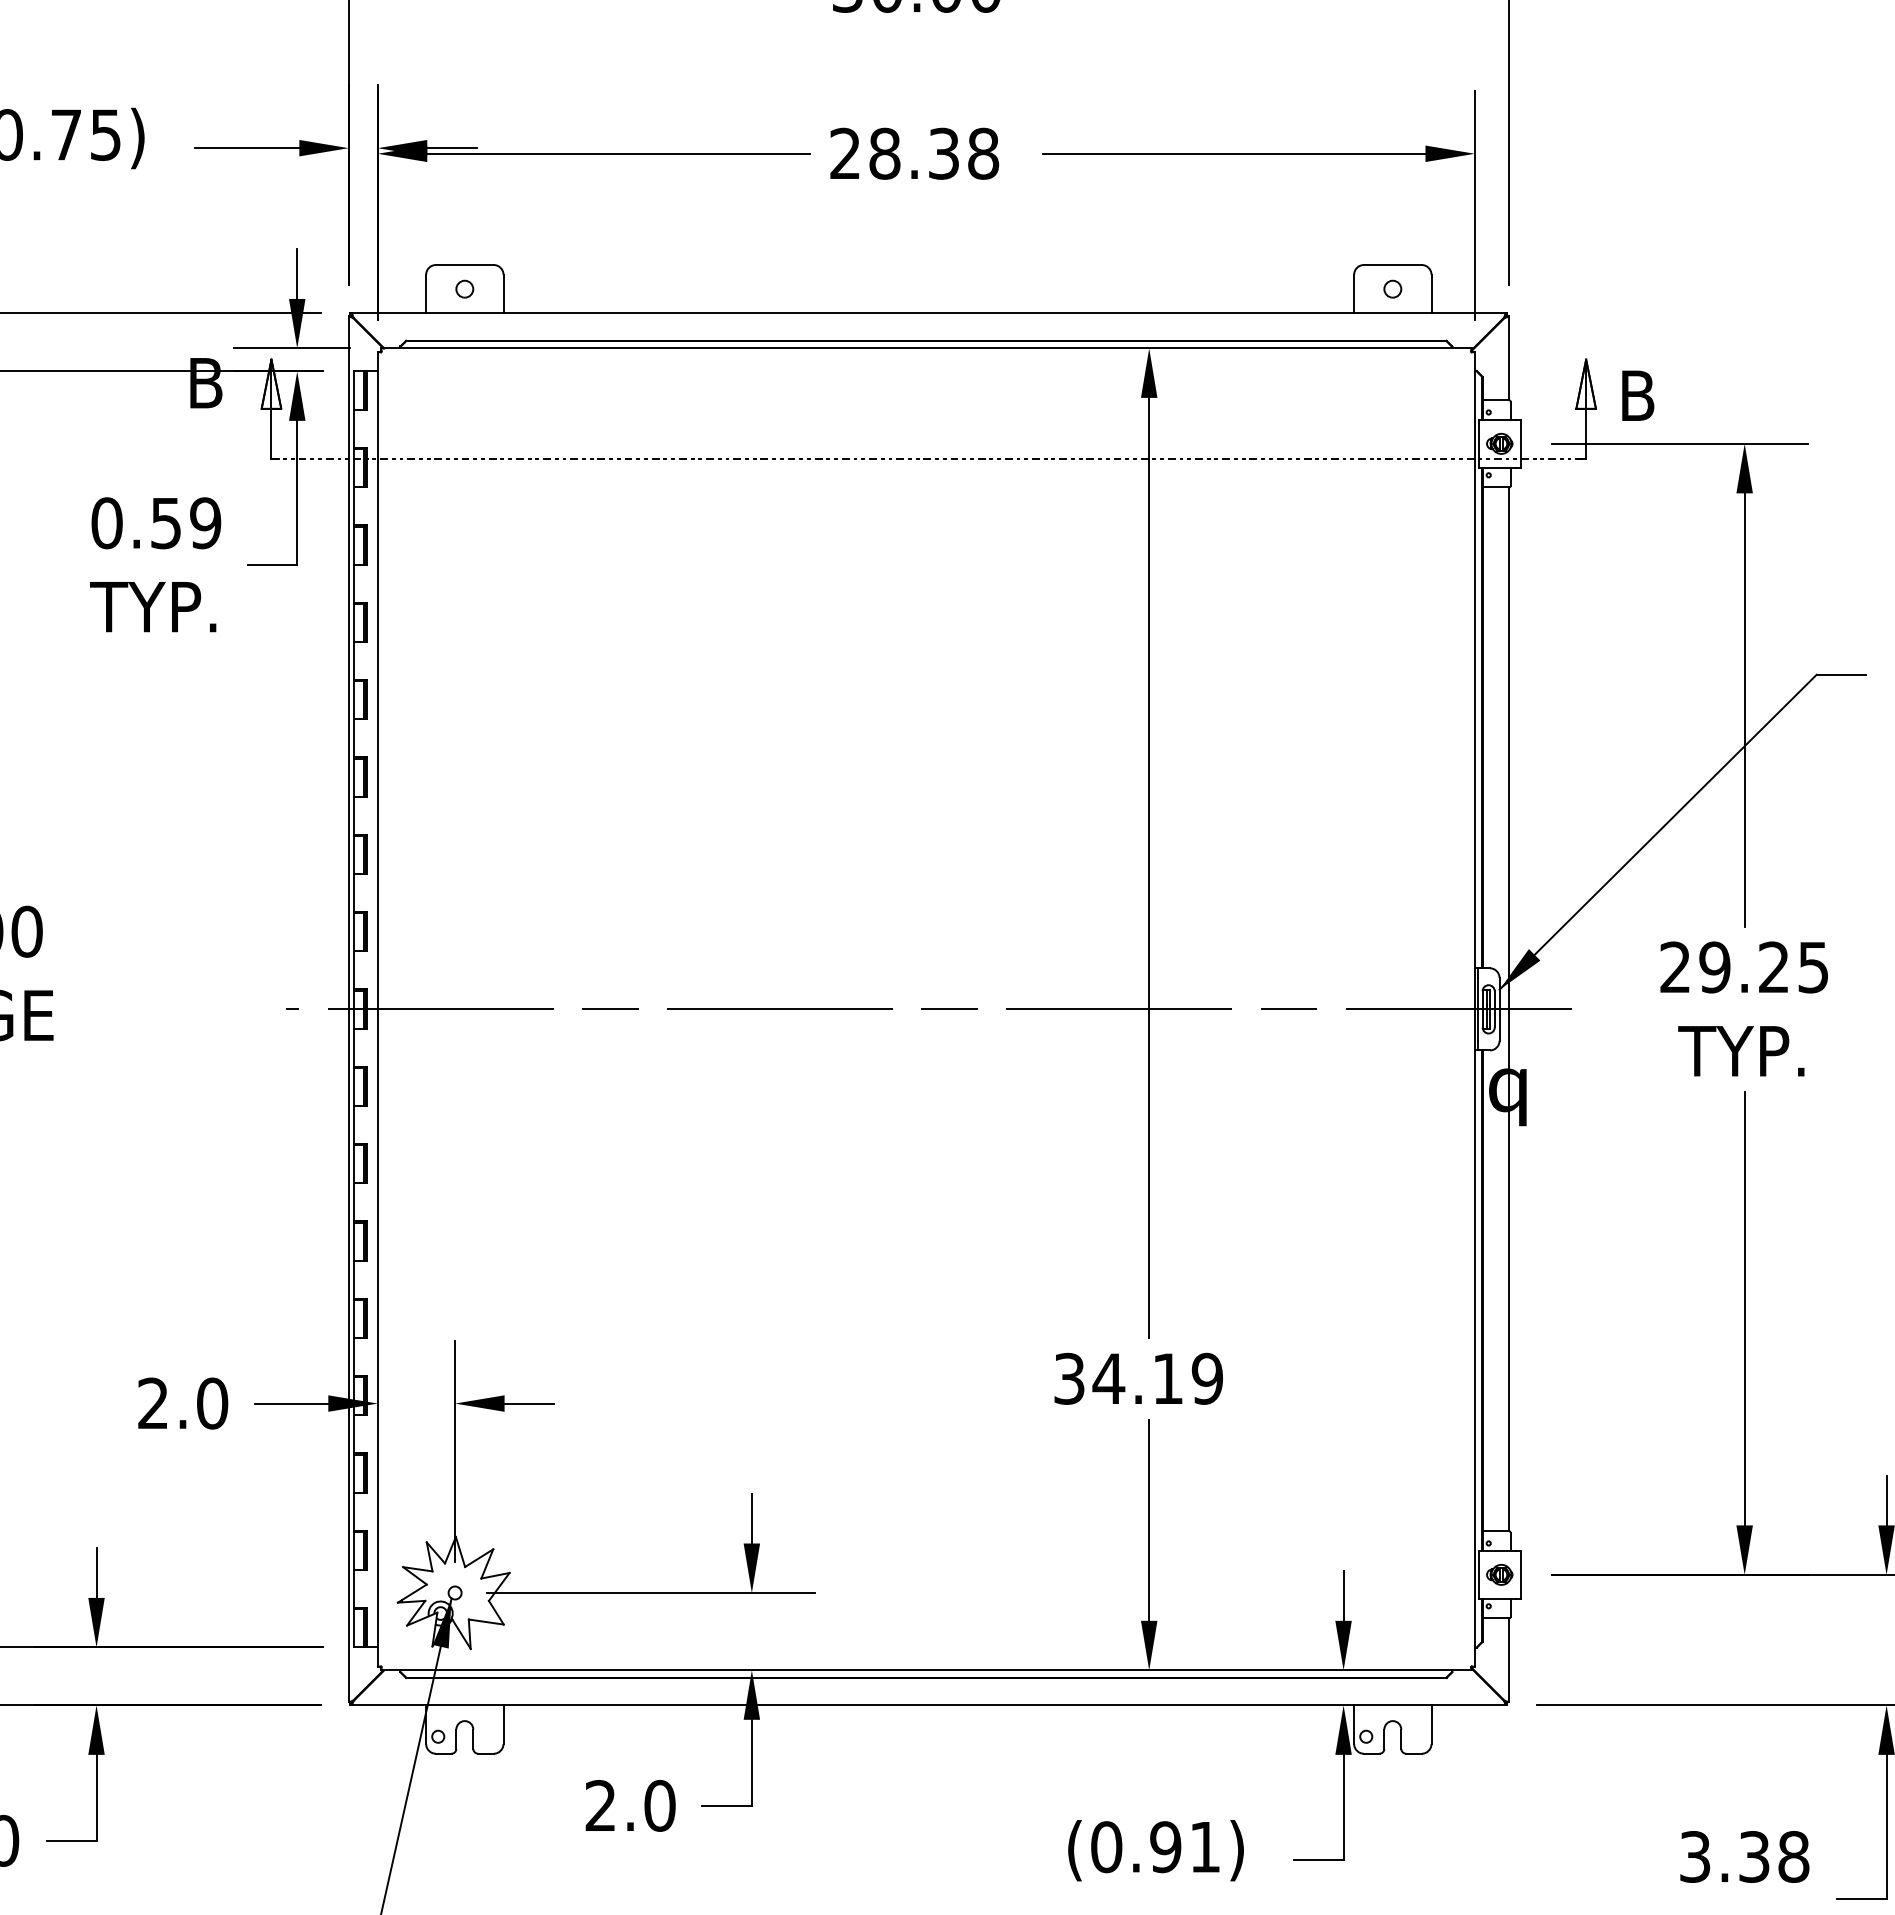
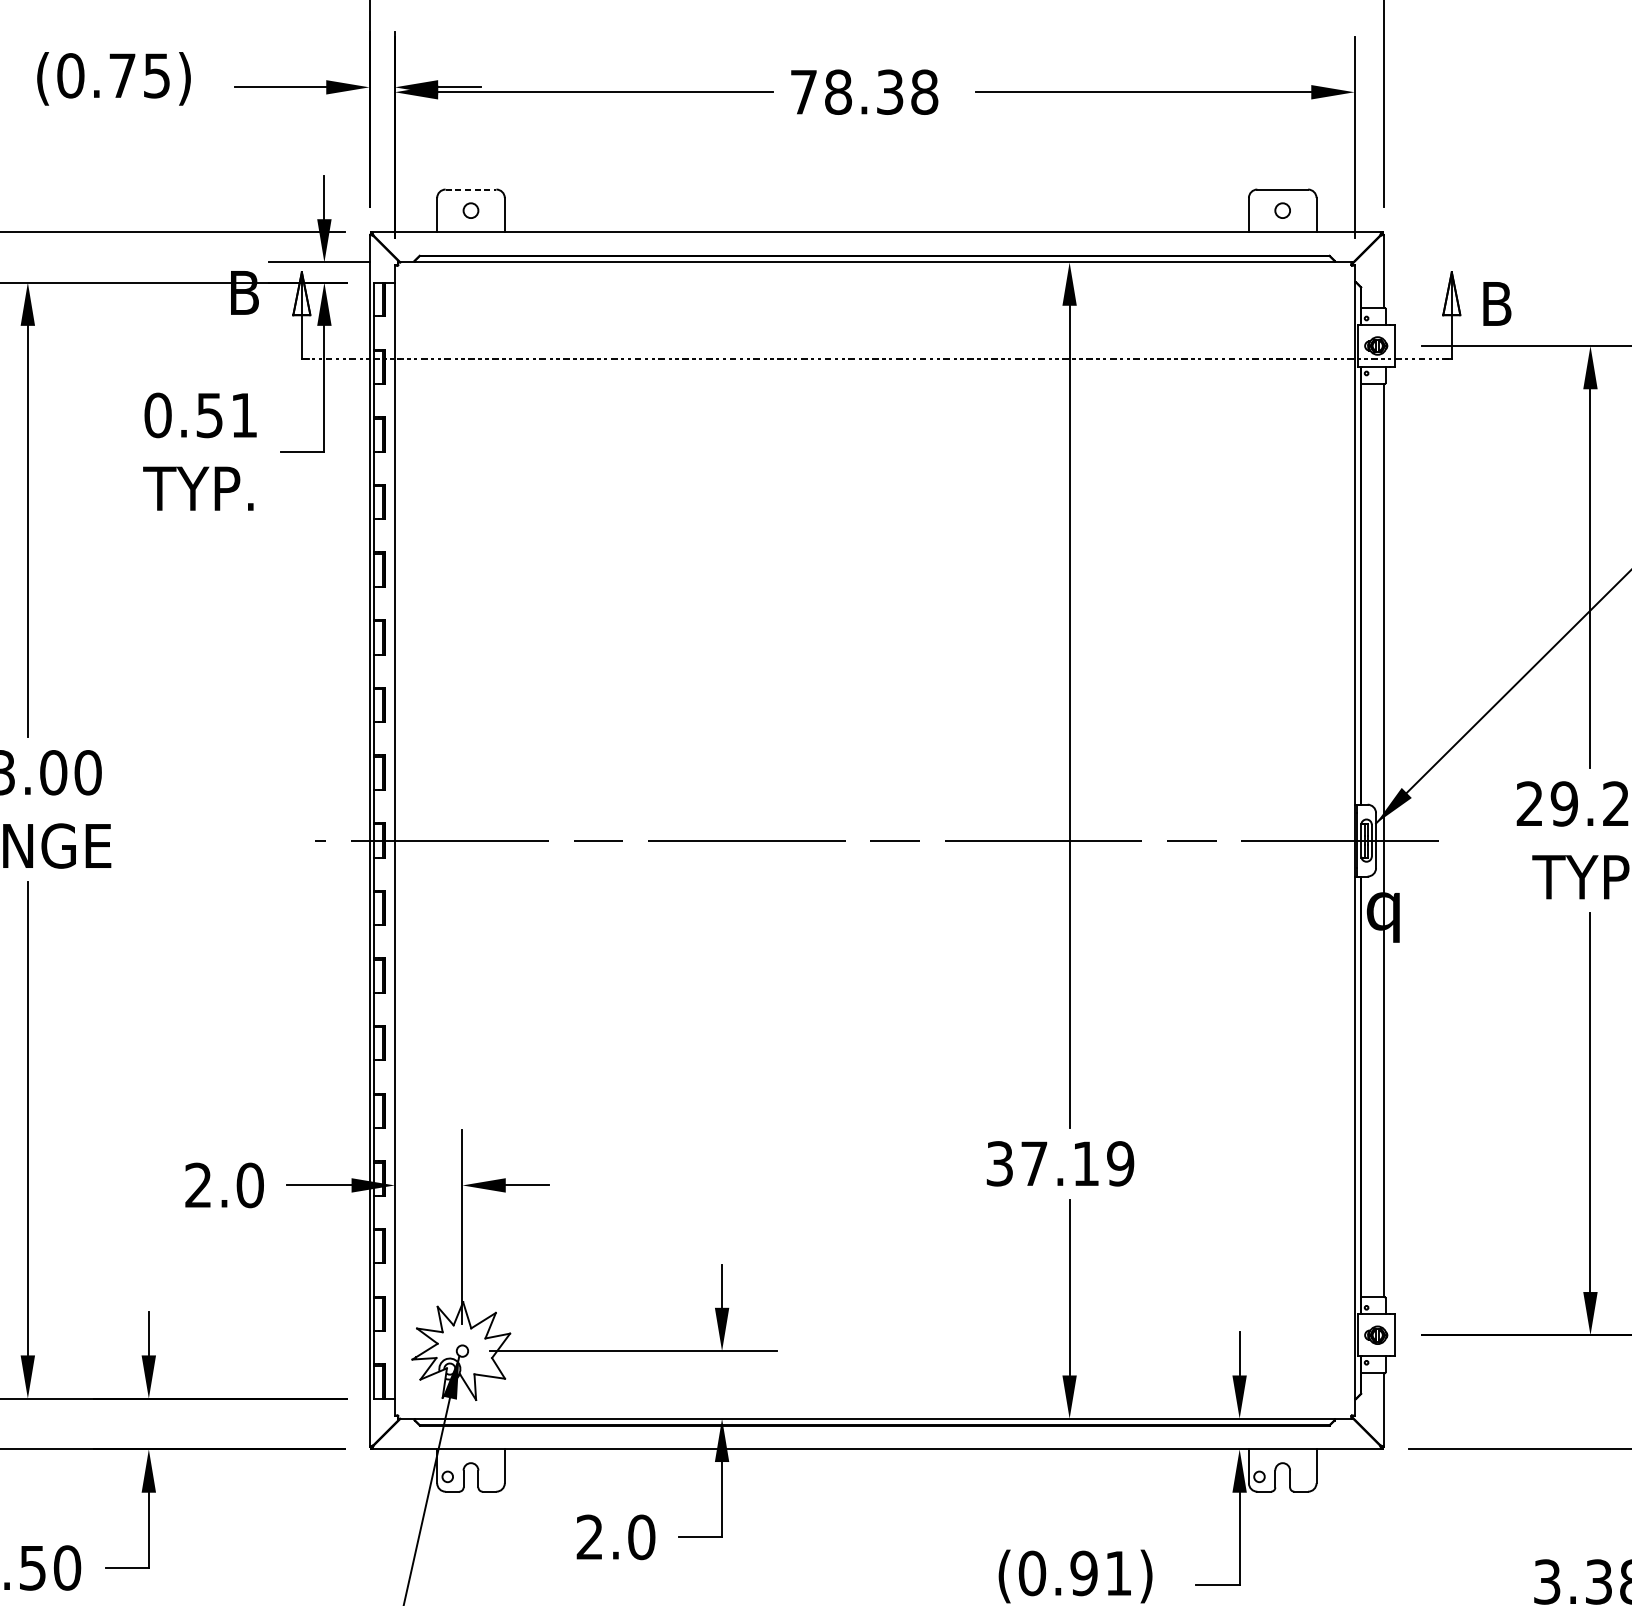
text: (844, 152) -> (803, 91), 28.38 -> 78.38
line: (465, 265) -> (471, 189), solid -> dashed
text: (205, 523) -> (244, 415), 0.59 -> 0.51
text: (1108, 1378) -> (1034, 1163), 34.19 -> 37.19

